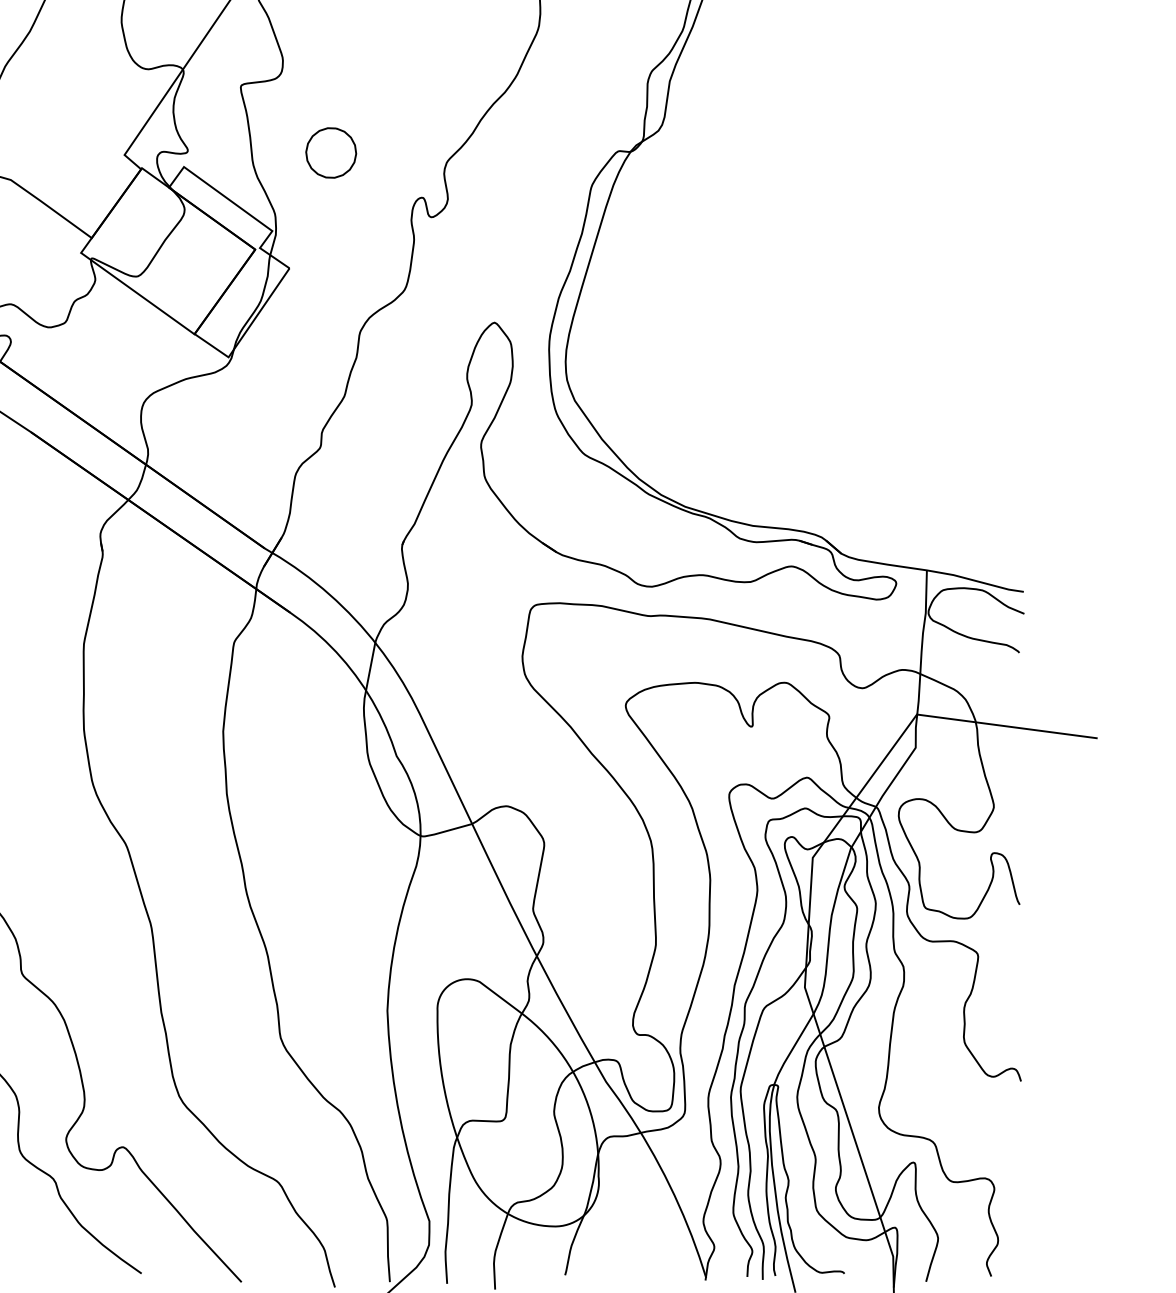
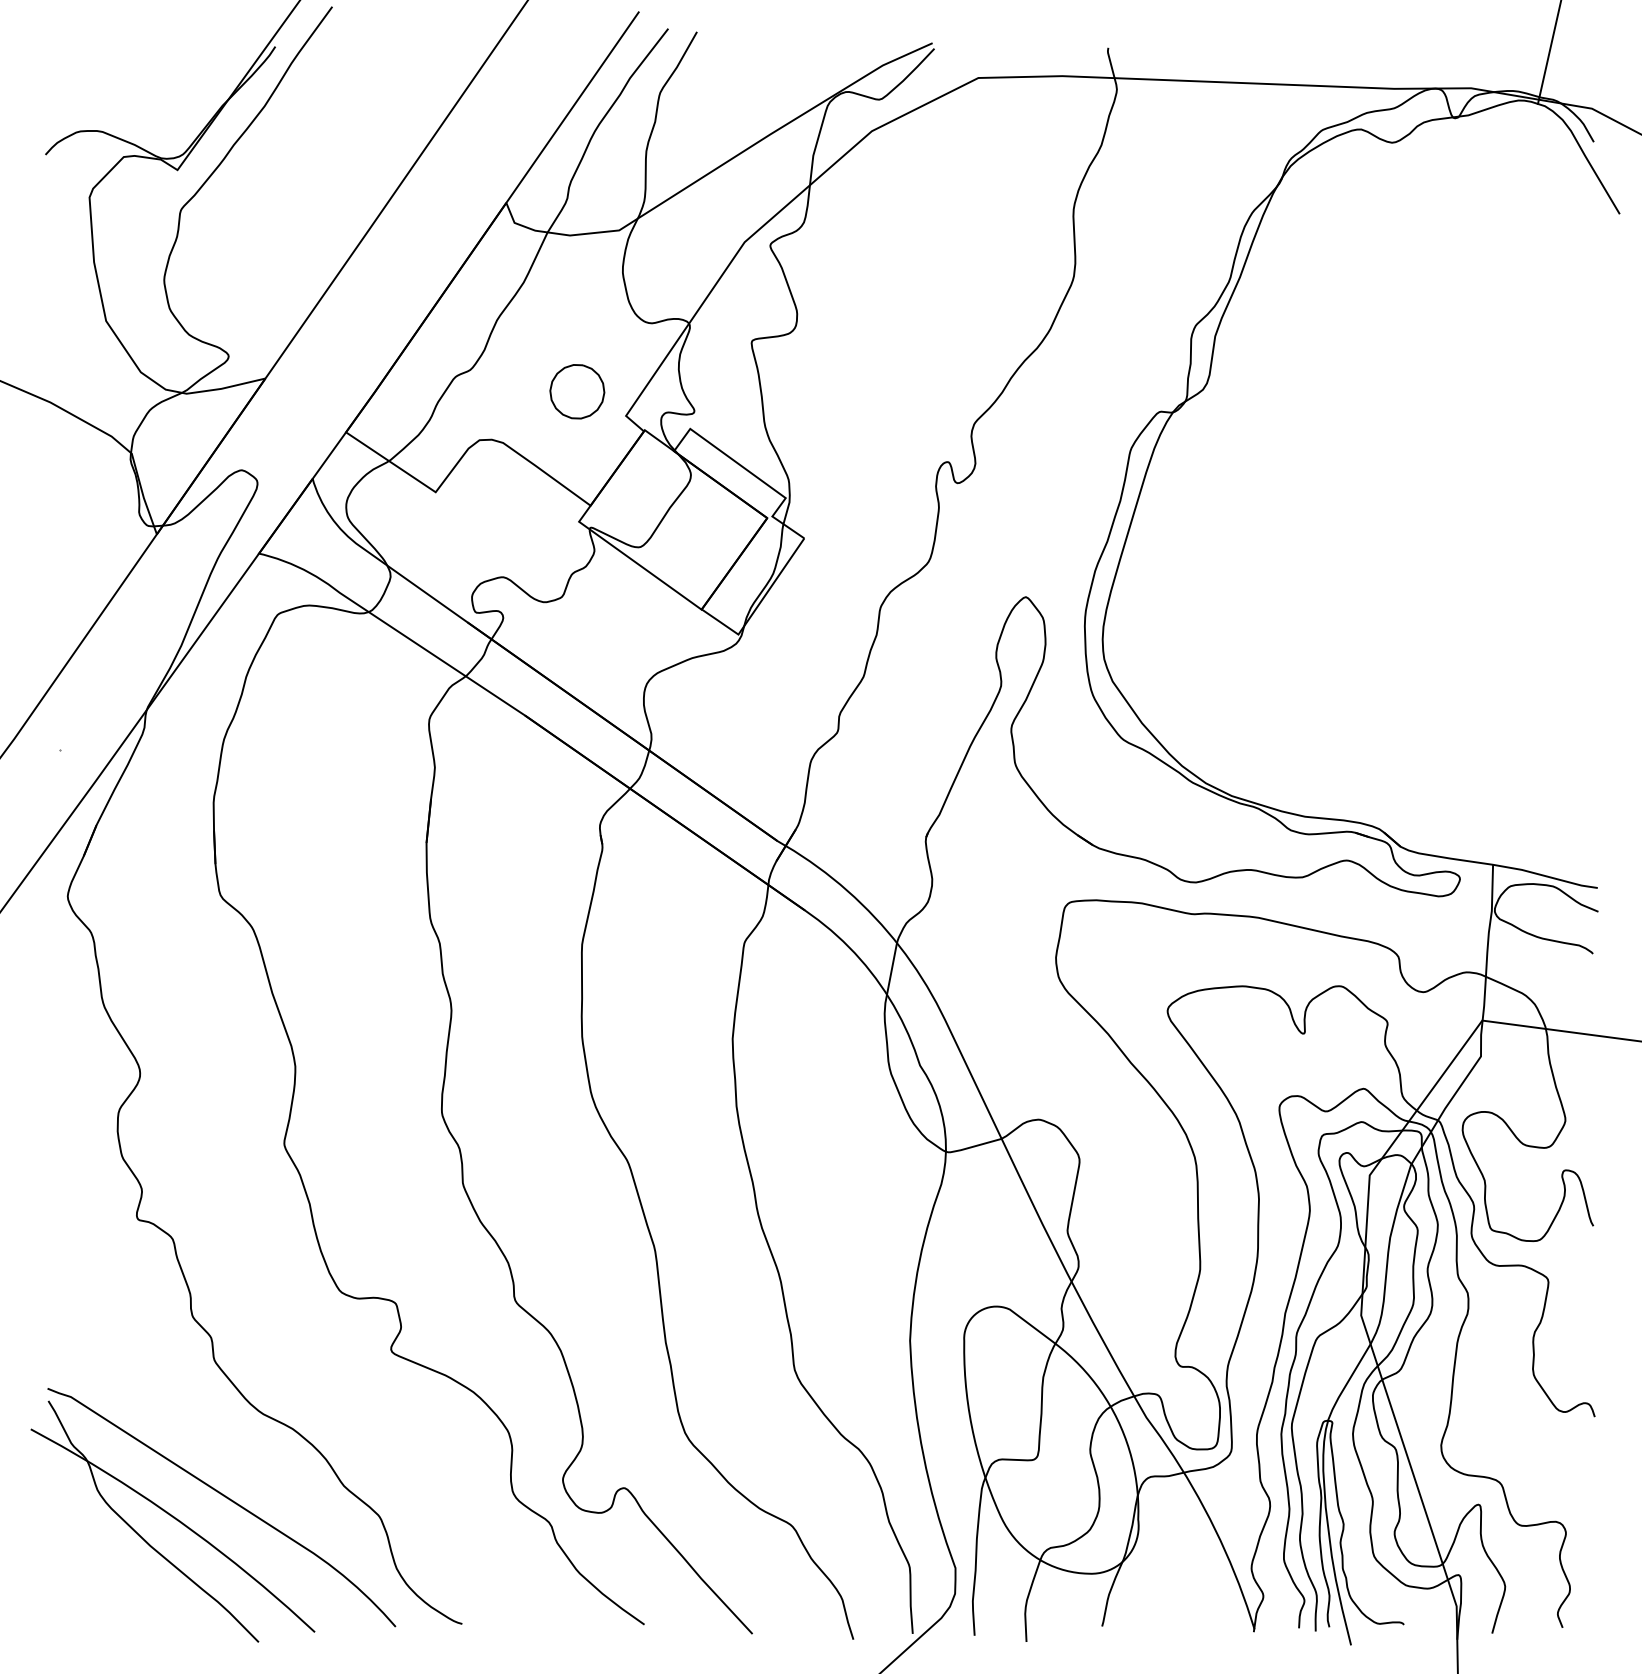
part: (331, 152) -> (577, 391), moved

